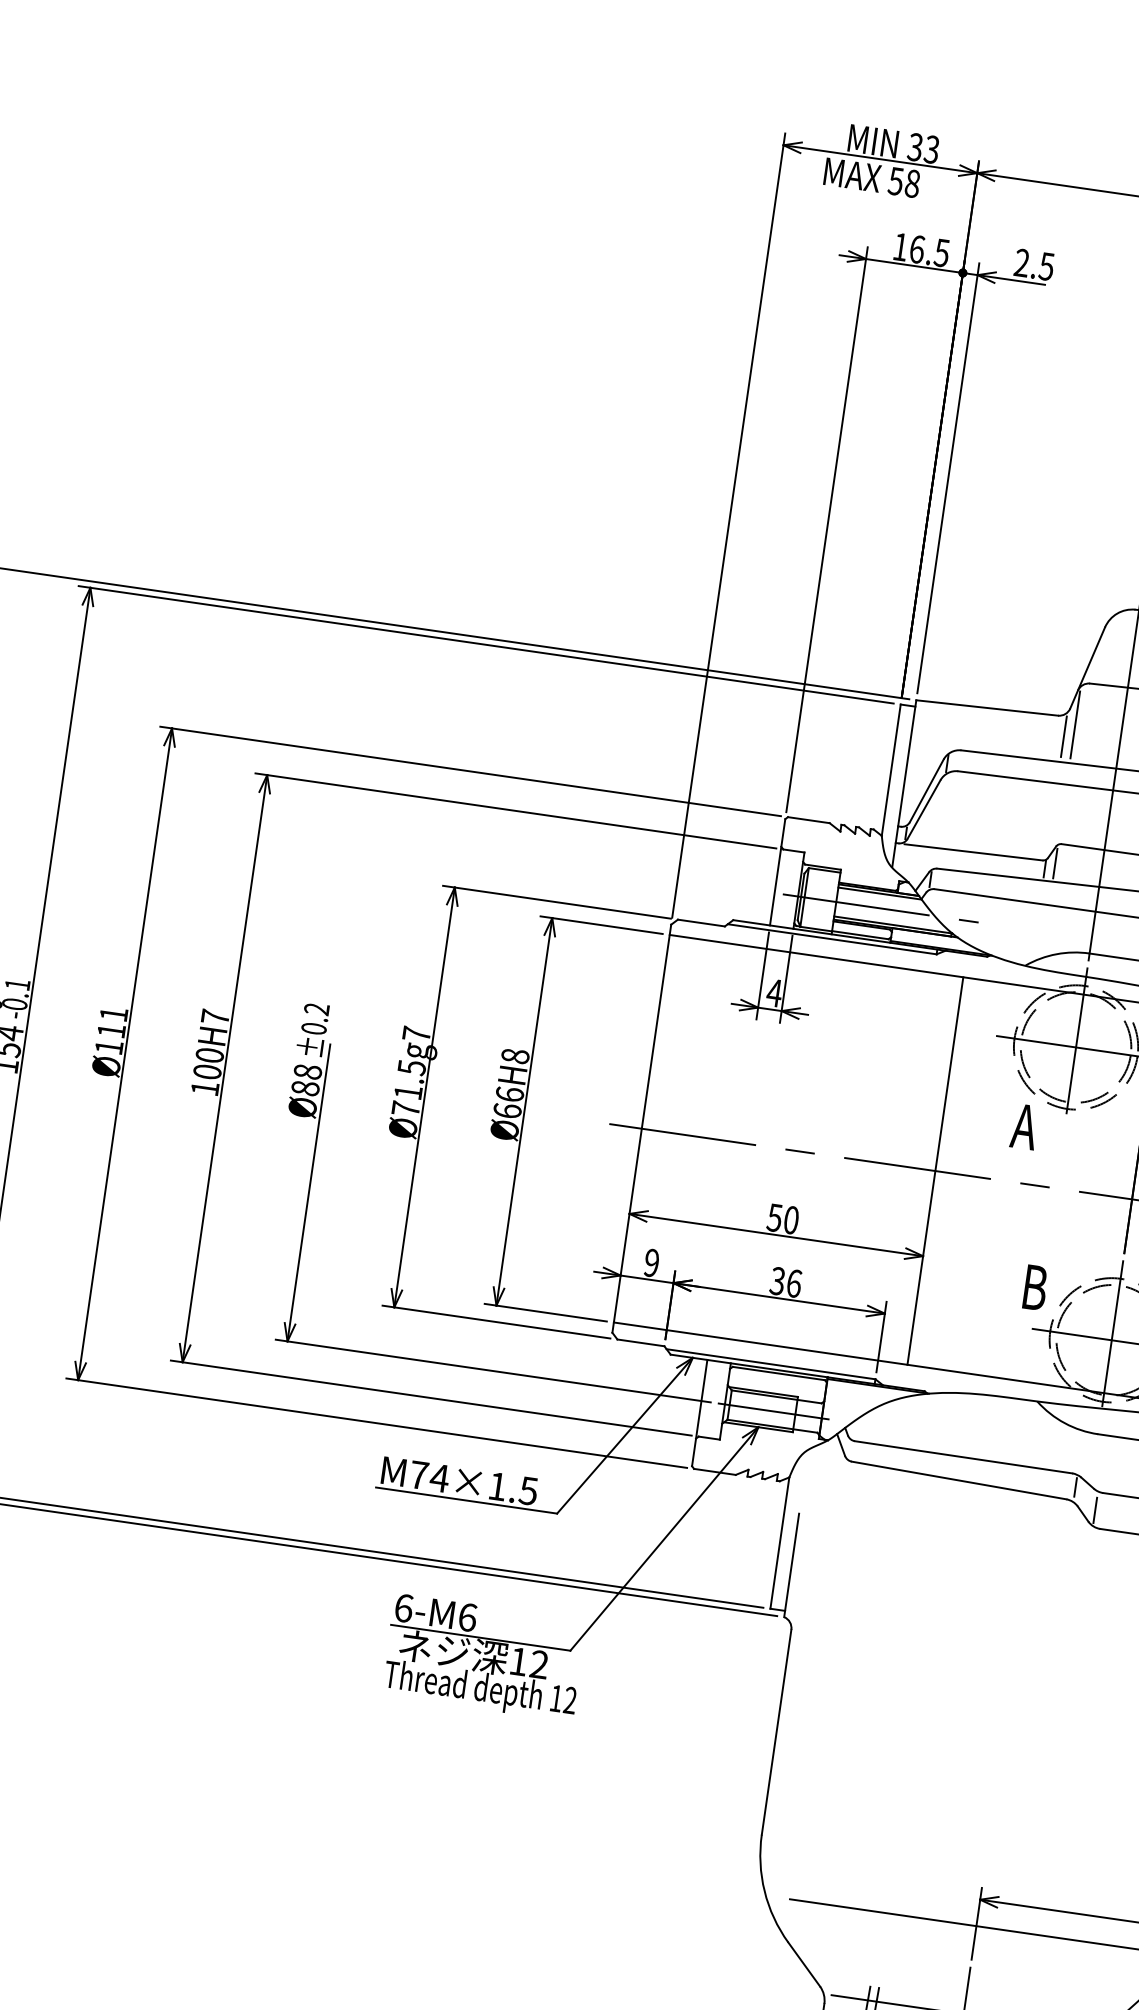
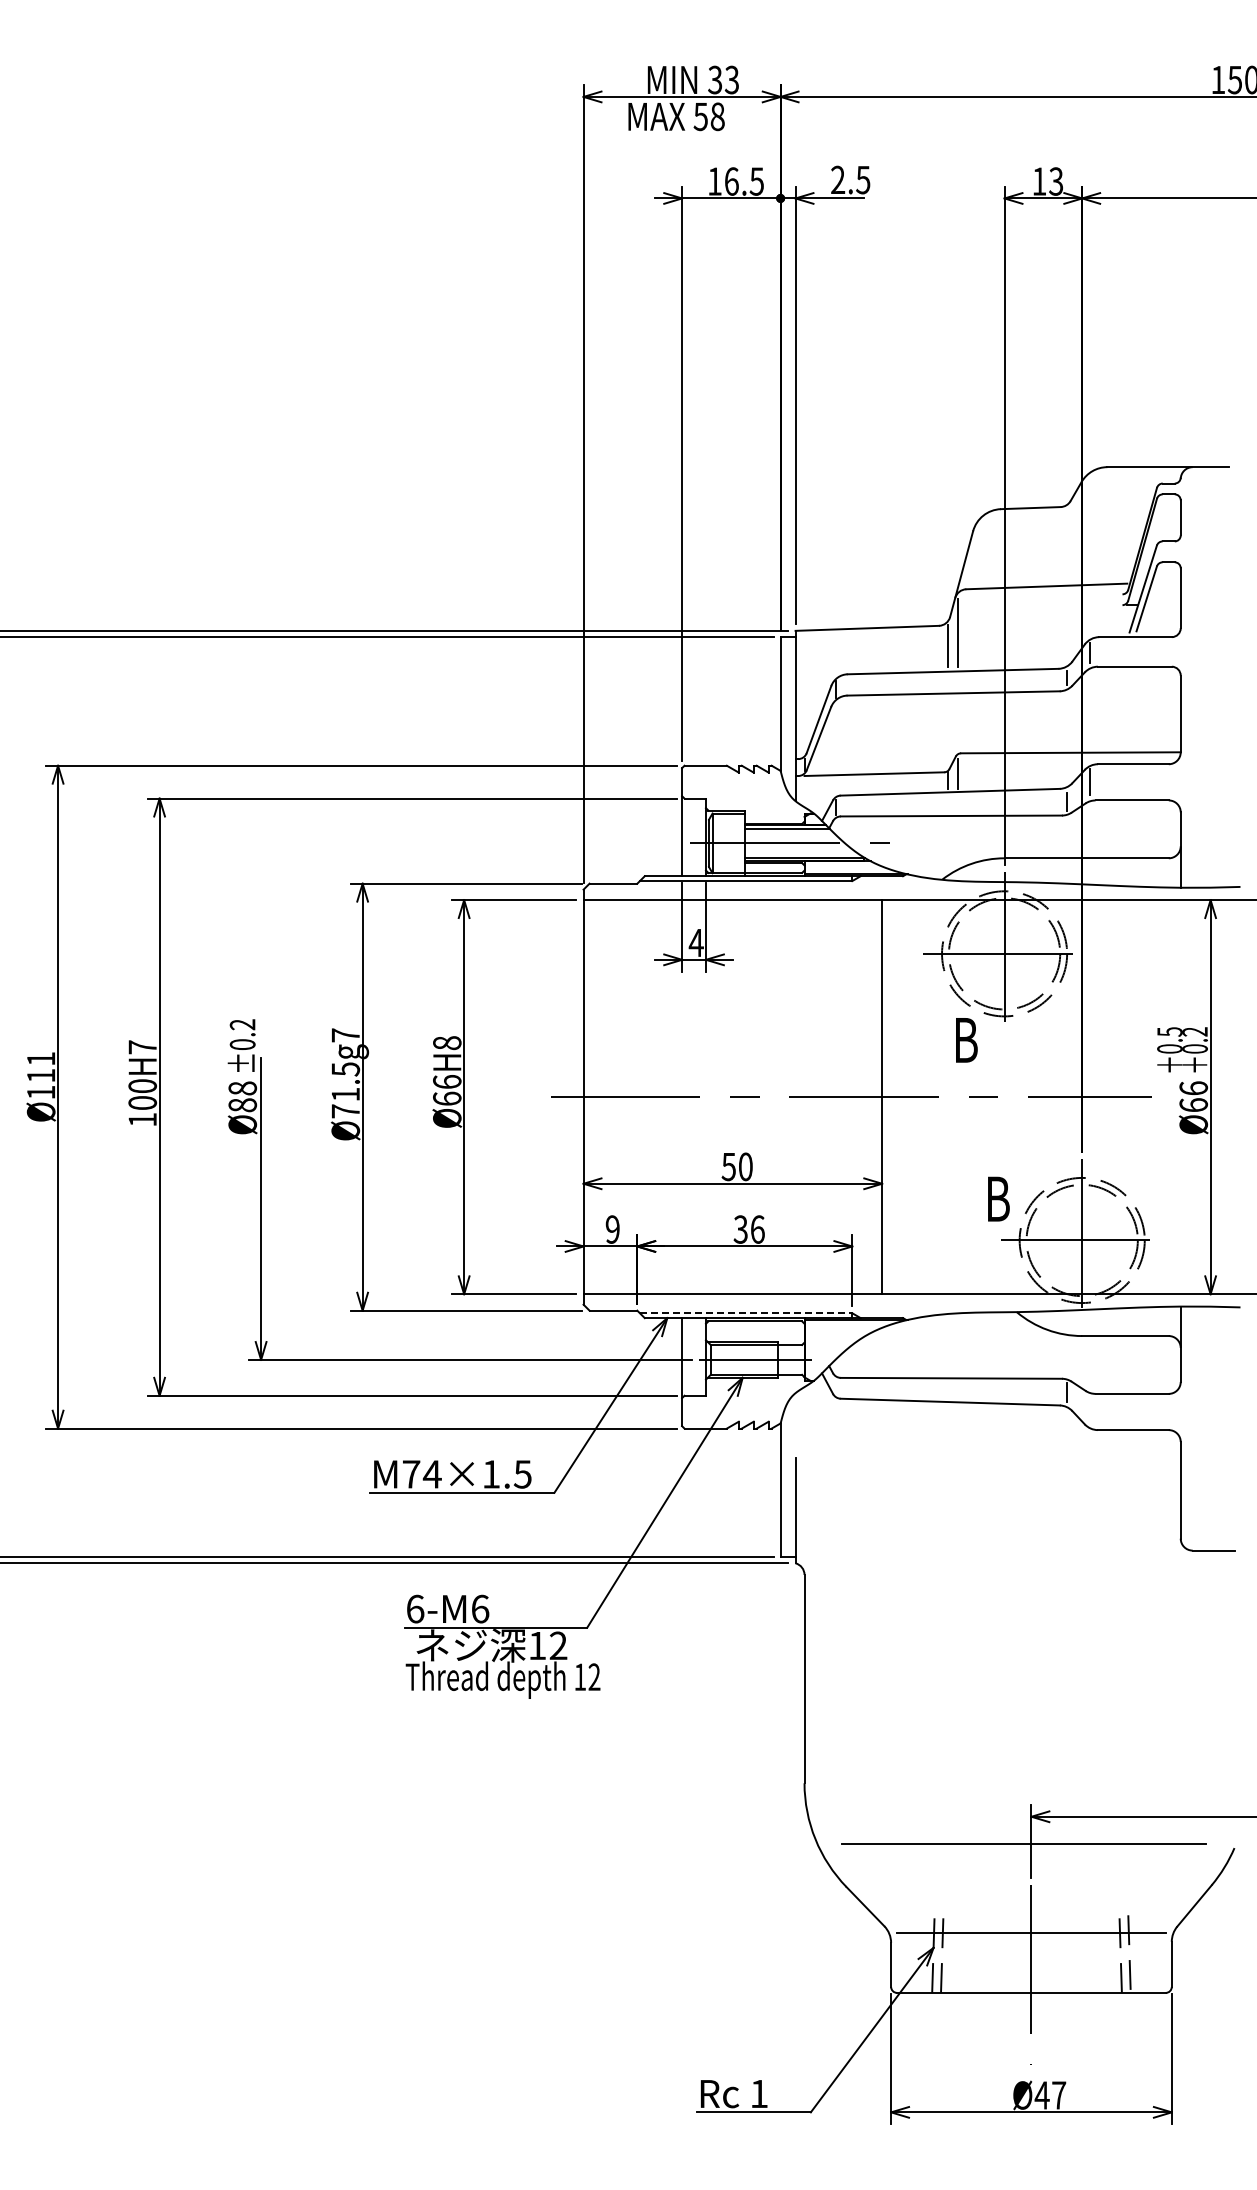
text: (1024, 1126) -> (964, 1040), A -> B
line: (771, 1364) -> (746, 1313), solid -> dashed
line: (1095, 1510) -> (1090, 1412), removed

